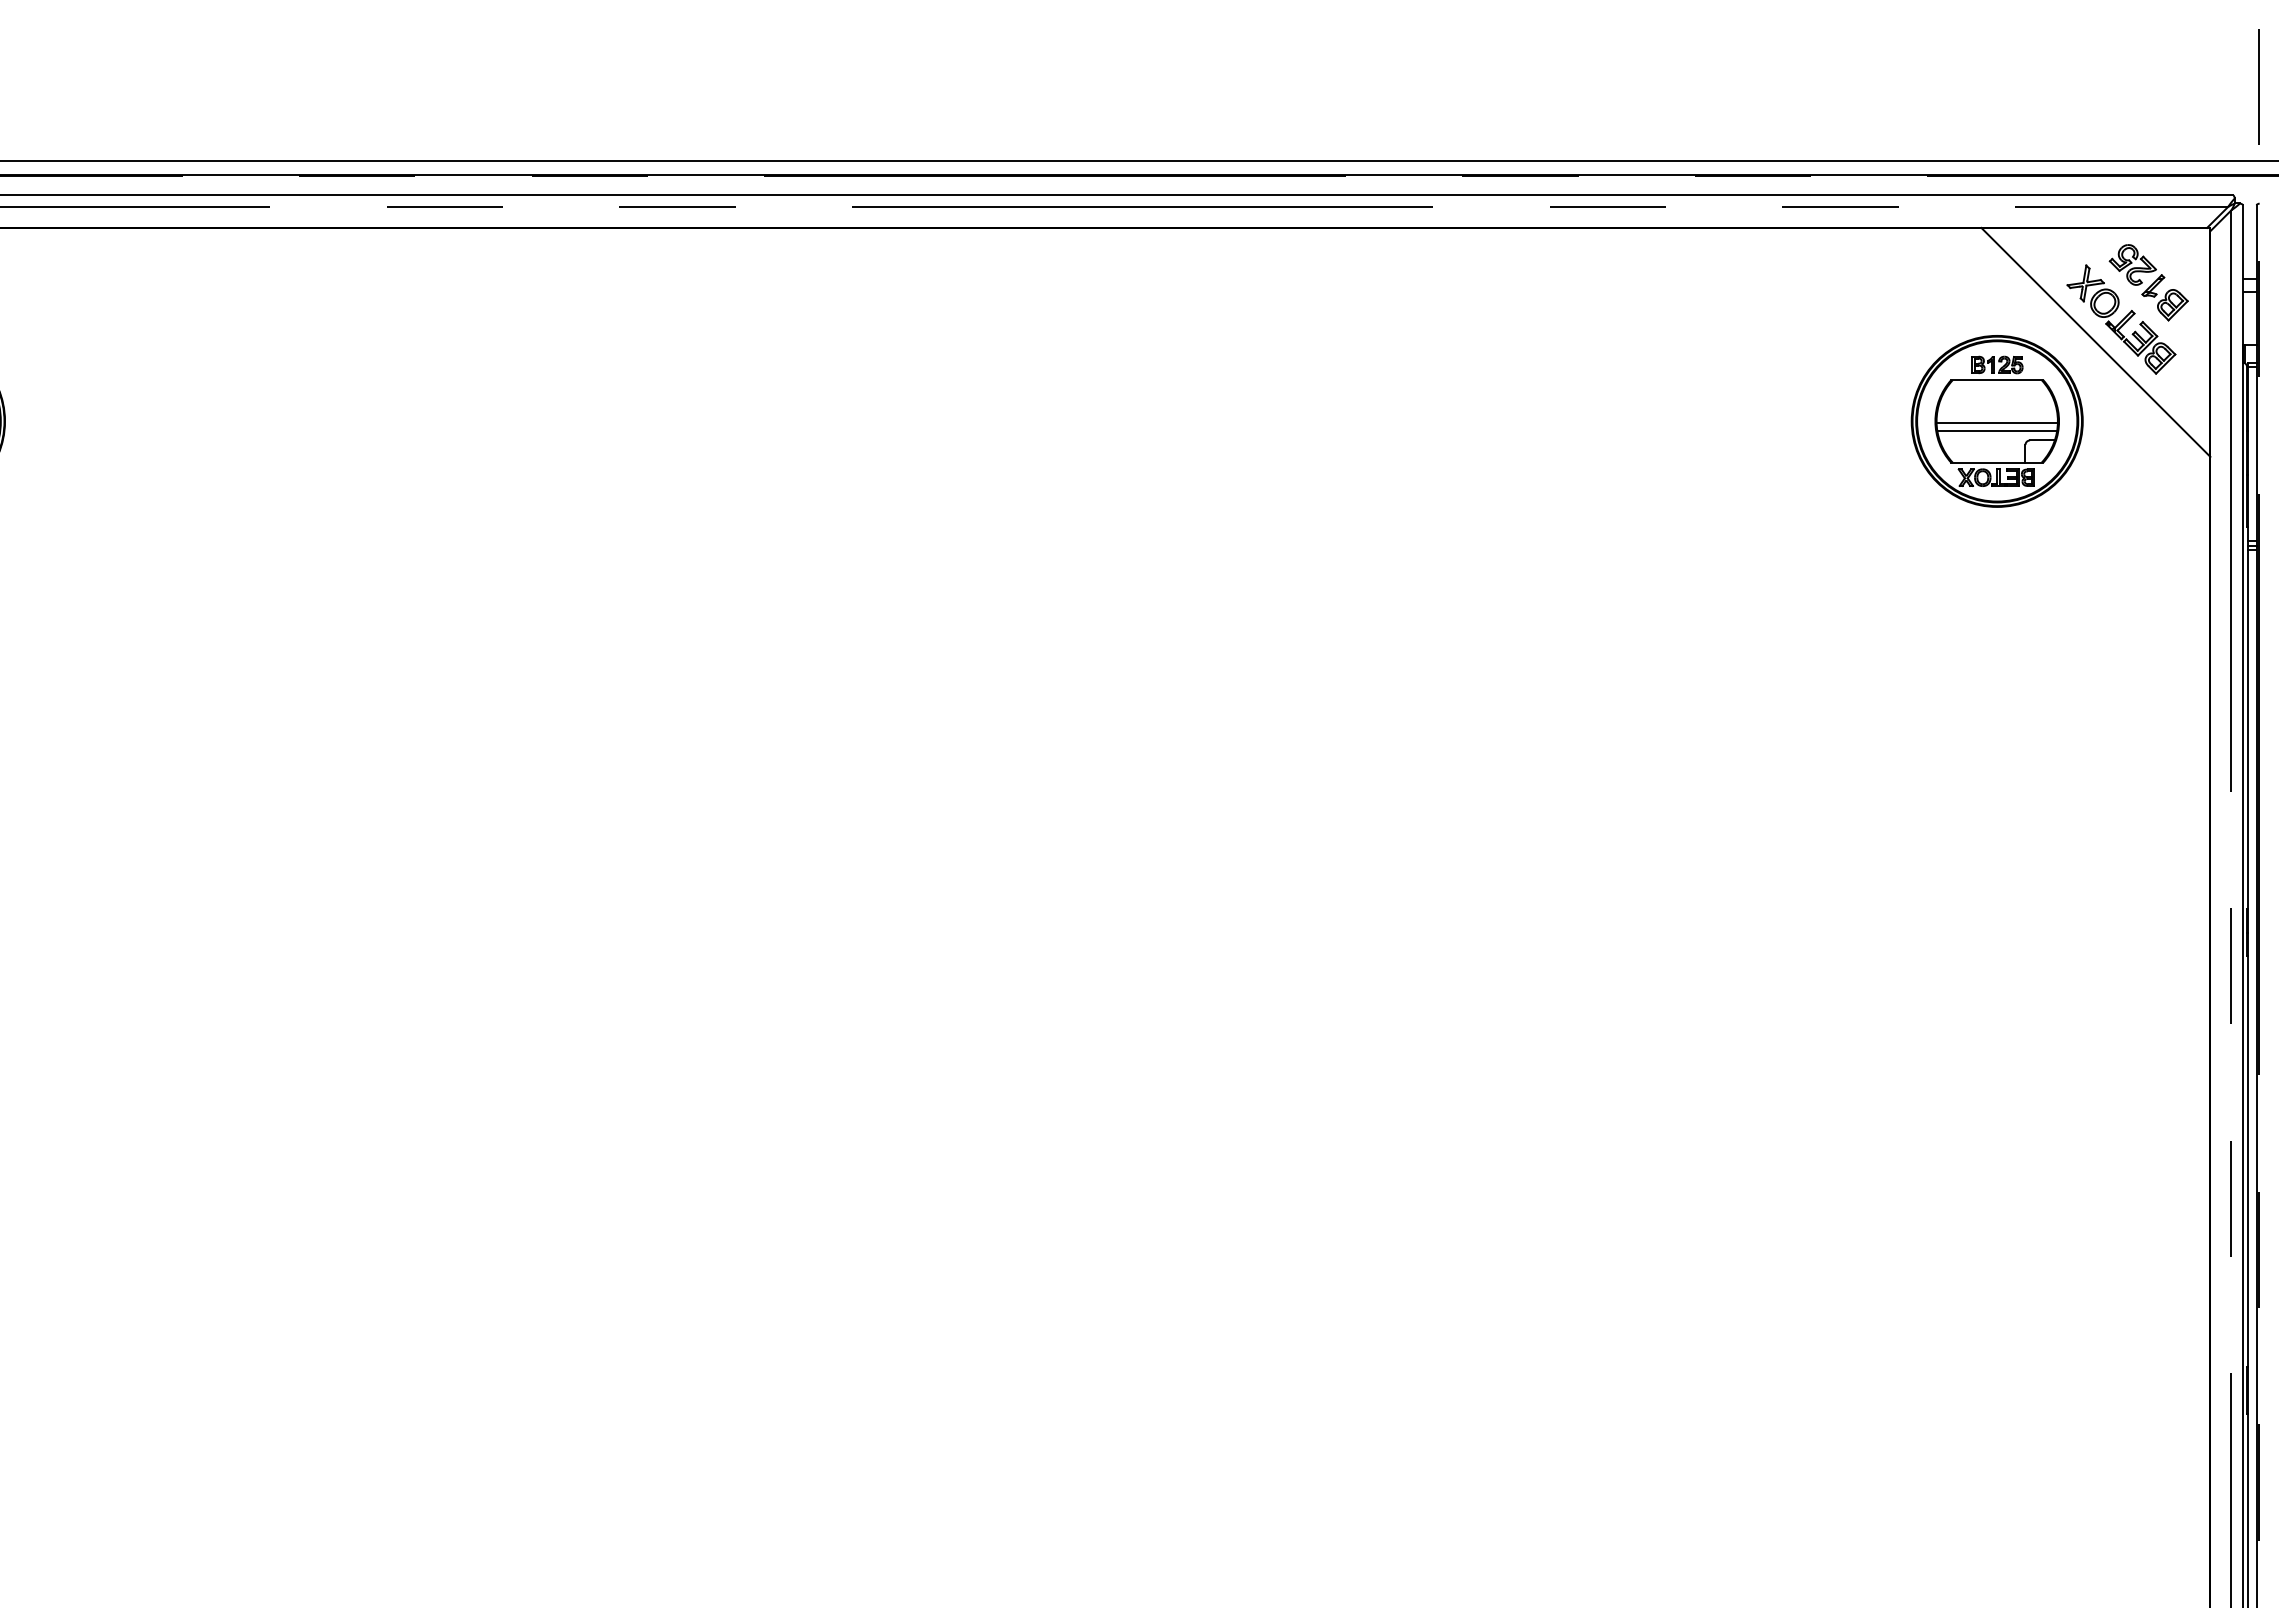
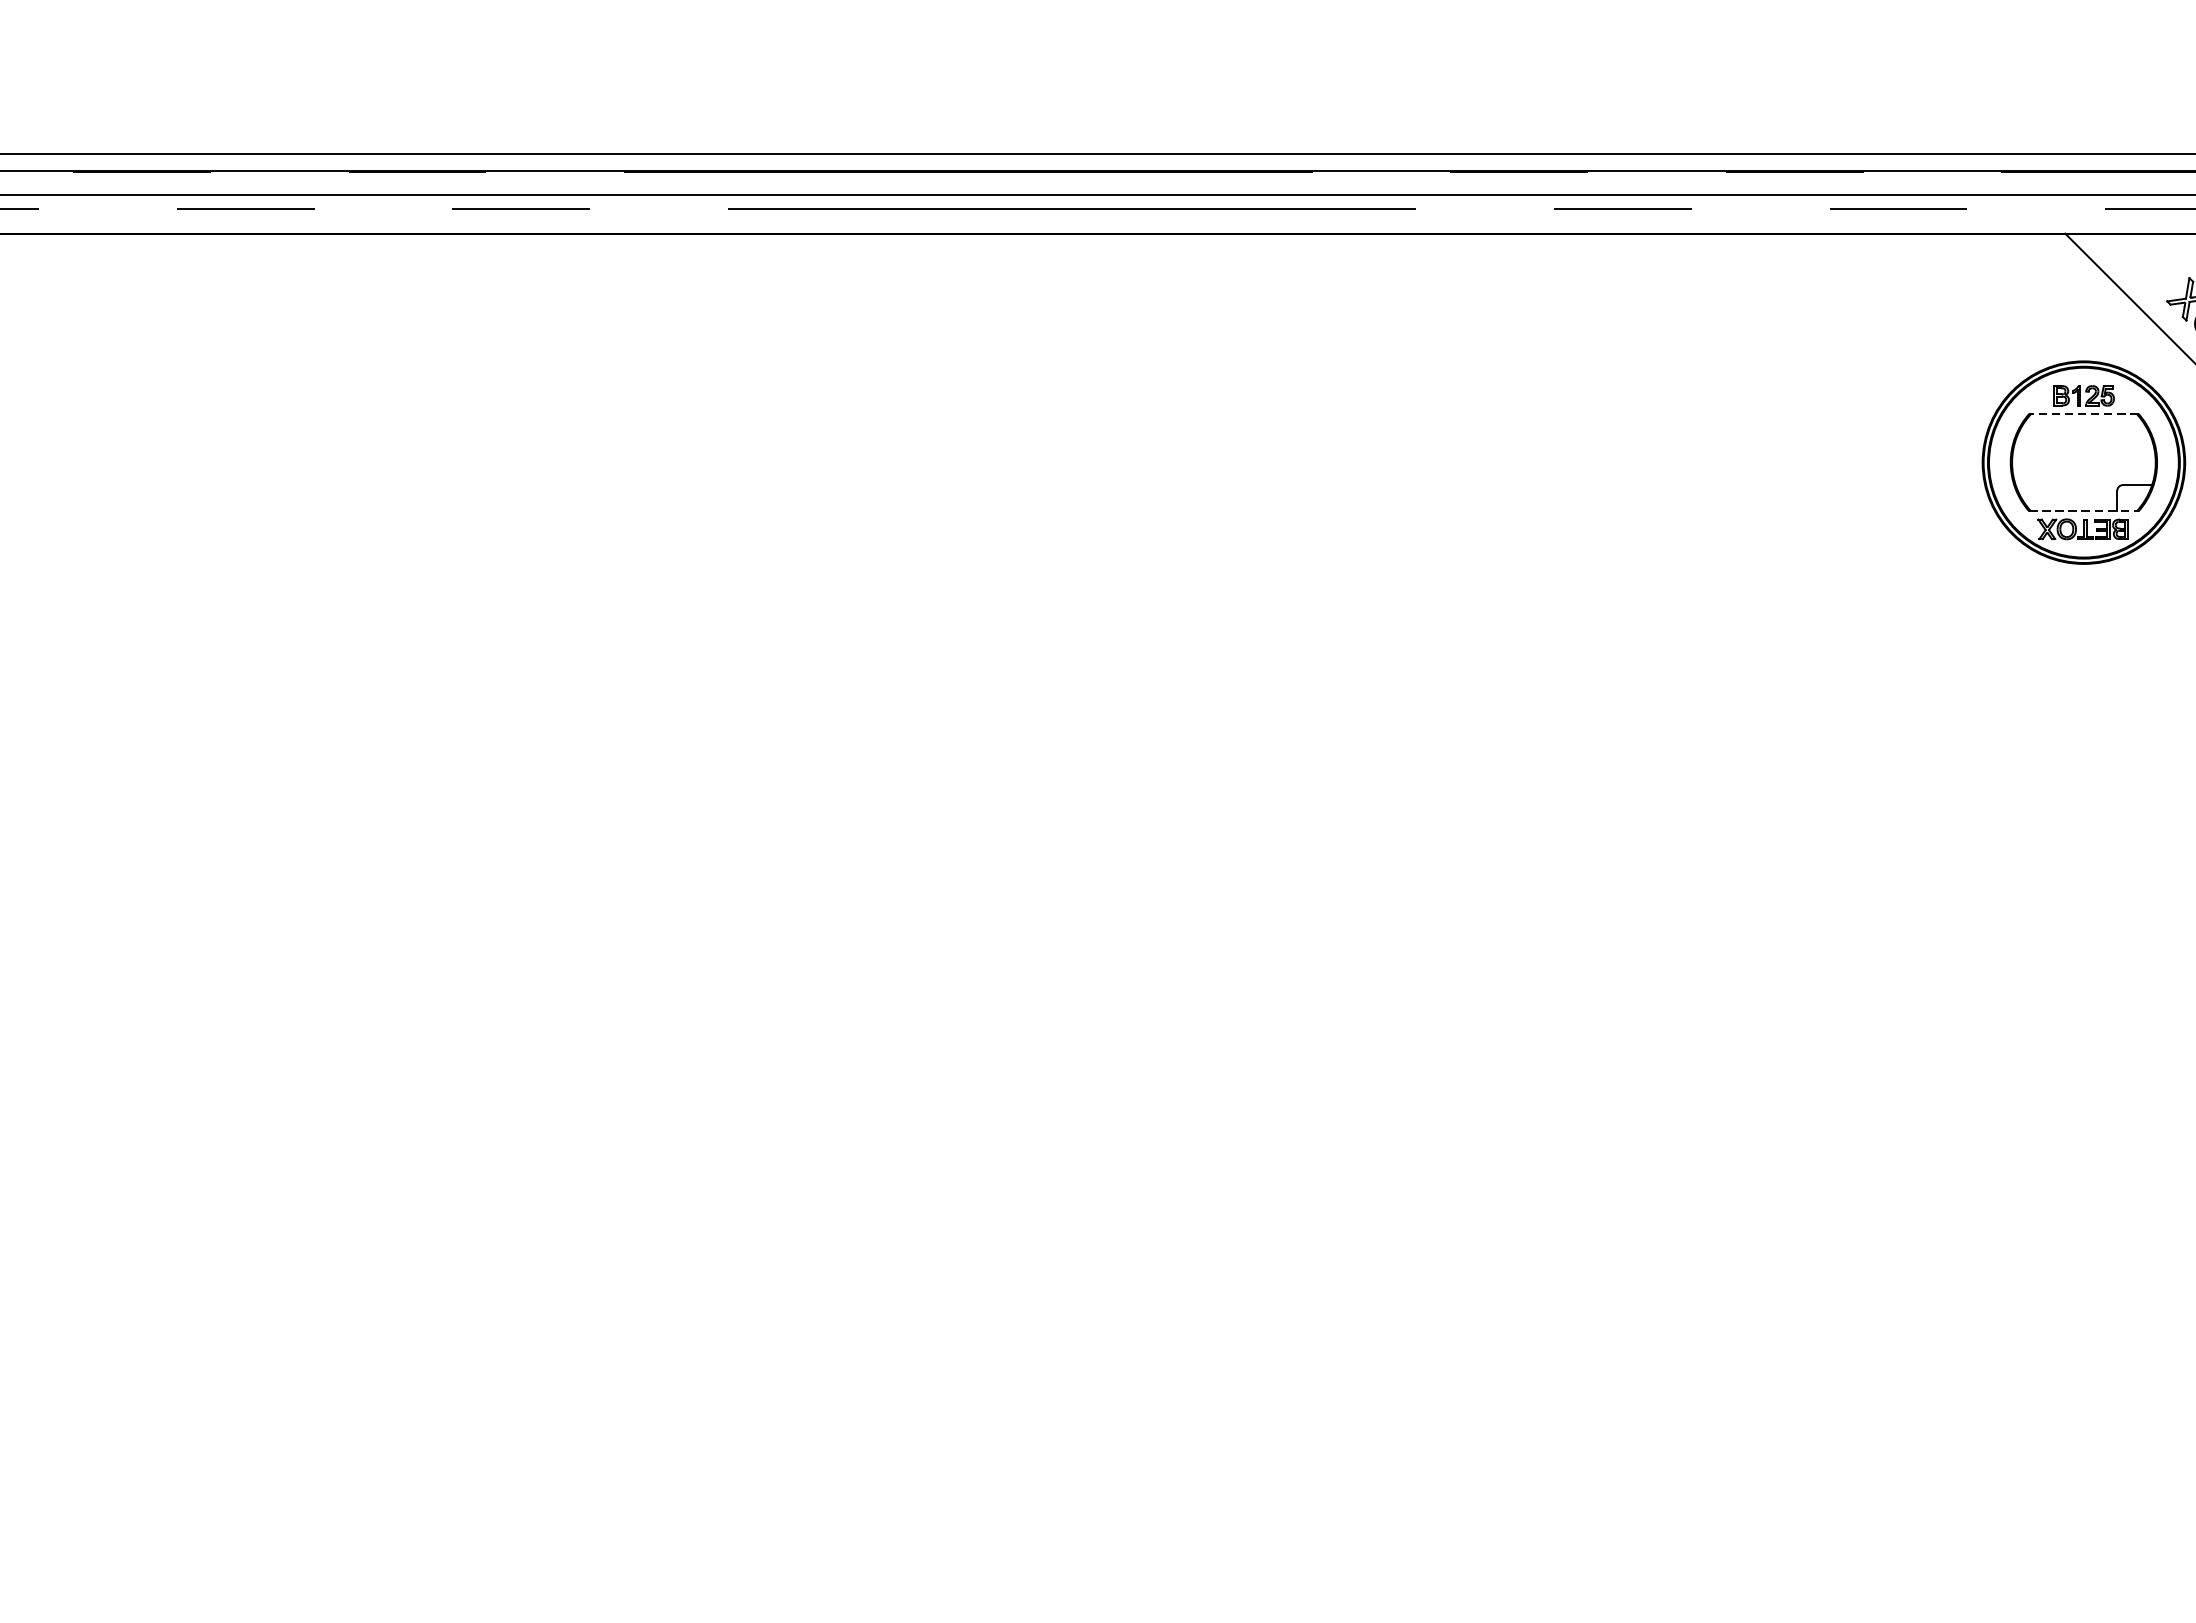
line: (1996, 380) -> (2083, 414), solid -> dashed
line: (1996, 422) -> (2083, 463), removed
line: (1997, 431) -> (2084, 474), removed
line: (1997, 462) -> (2084, 511), solid -> dashed

